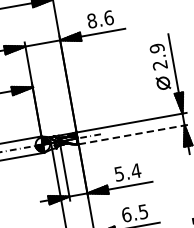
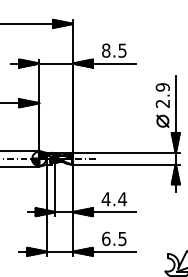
text: (108, 17) -> (122, 50), 8.6 -> 8.5
line: (133, 134) -> (126, 164), dashed -> solid
text: (118, 174) -> (105, 199), 5.4 -> 4.4

